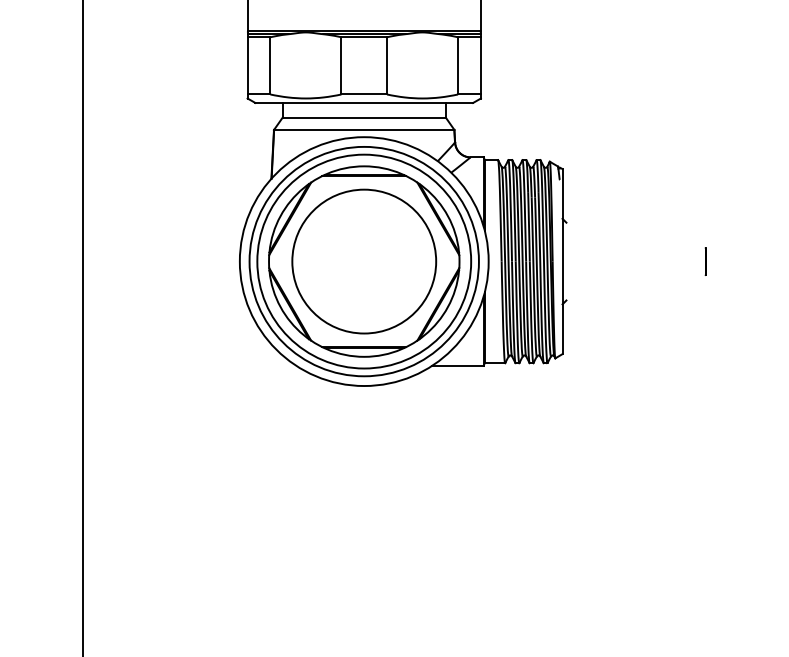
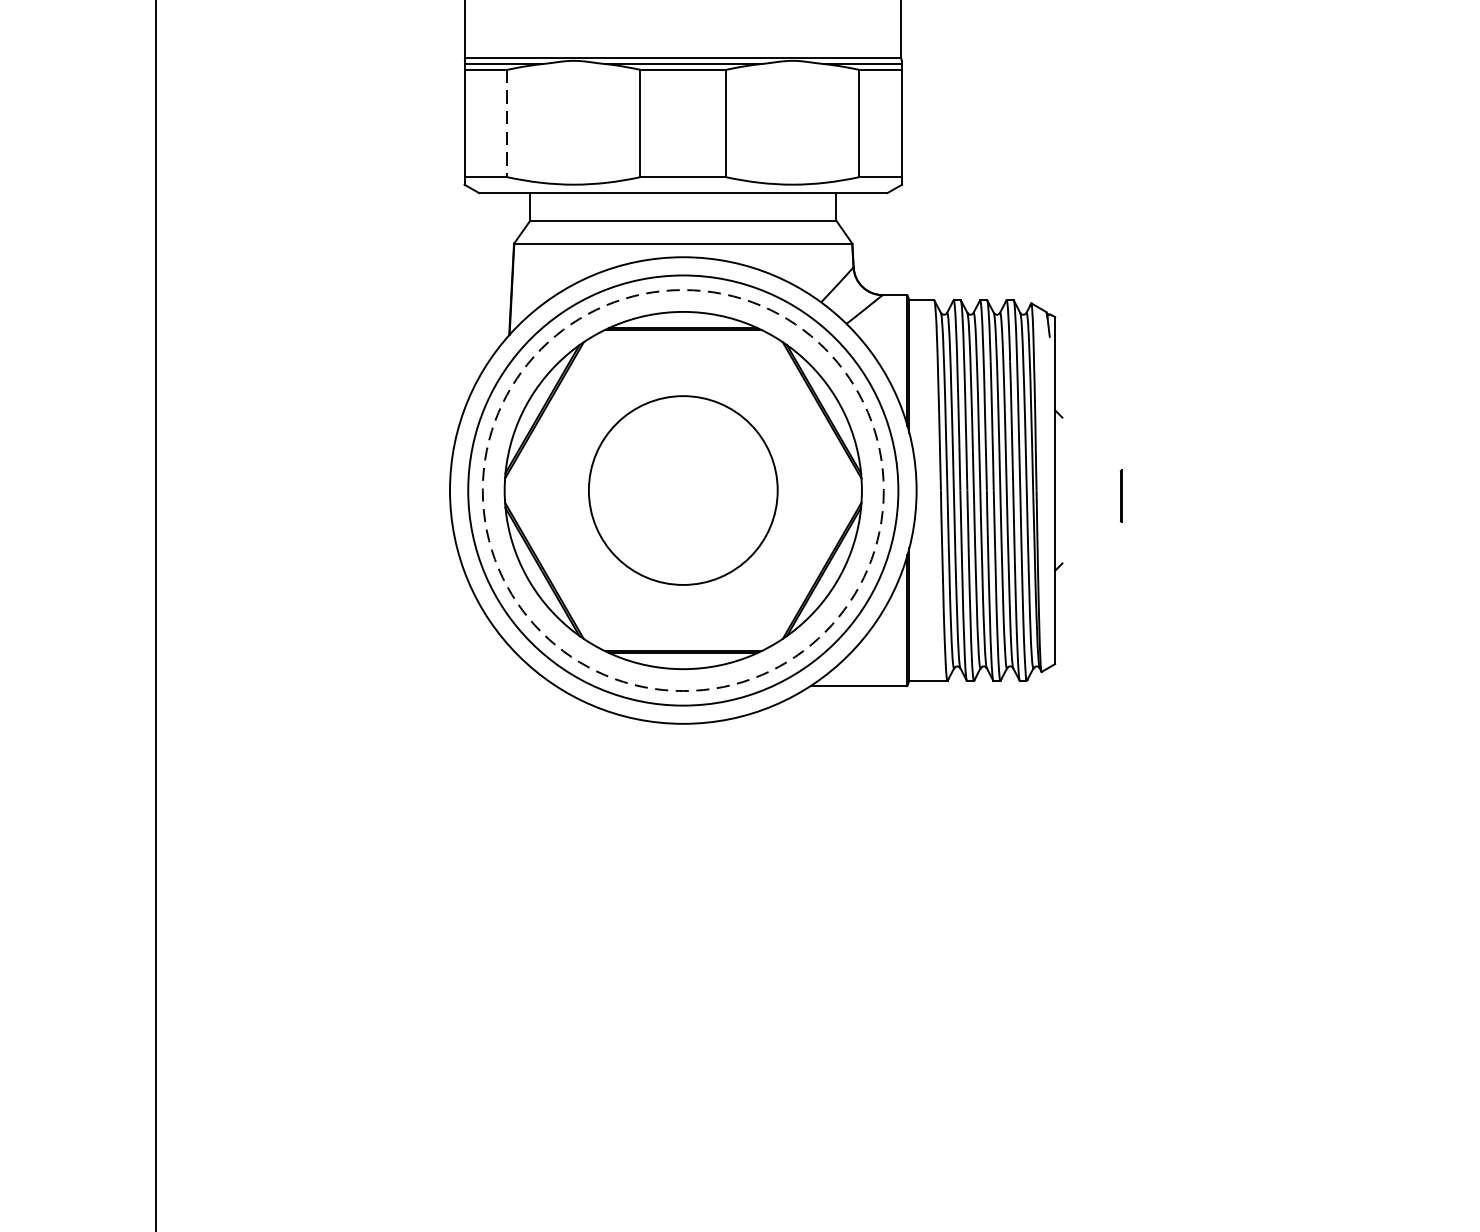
line: (270, 65) -> (507, 122), solid -> dashed
circle: (364, 261) -> (683, 490), size x0.7
circle: (364, 261) -> (683, 490), solid -> dashed
line: (705, 261) -> (1120, 495), moved

